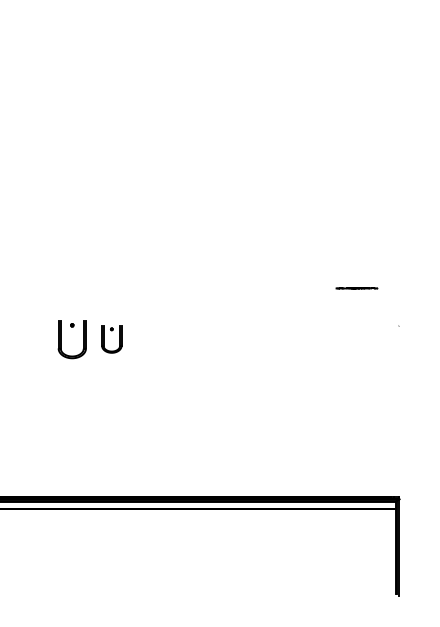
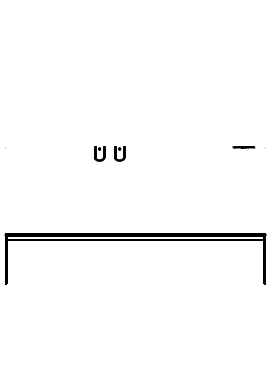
line: (356, 288) -> (243, 147), moved
part: (71, 338) -> (99, 153), size x0.71

